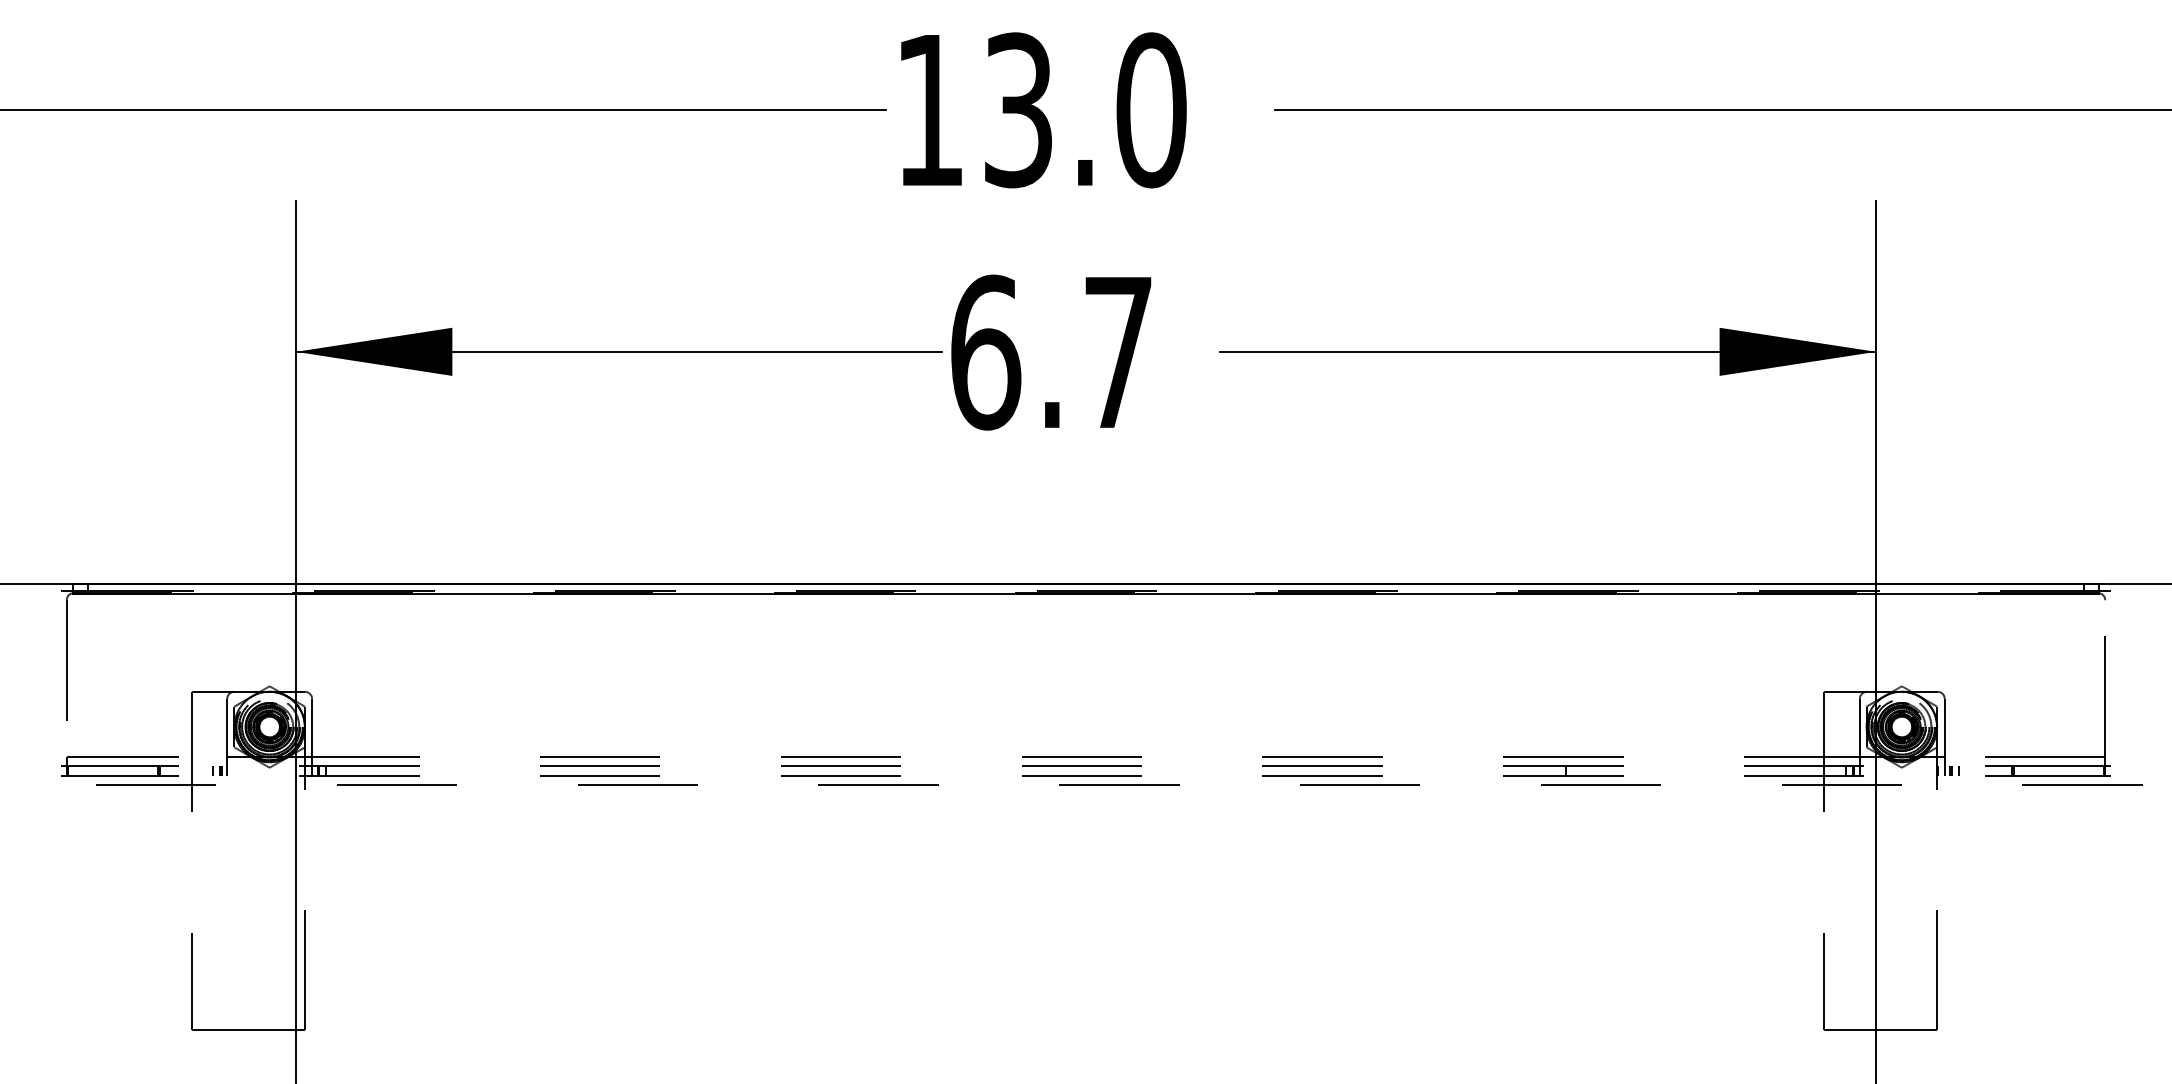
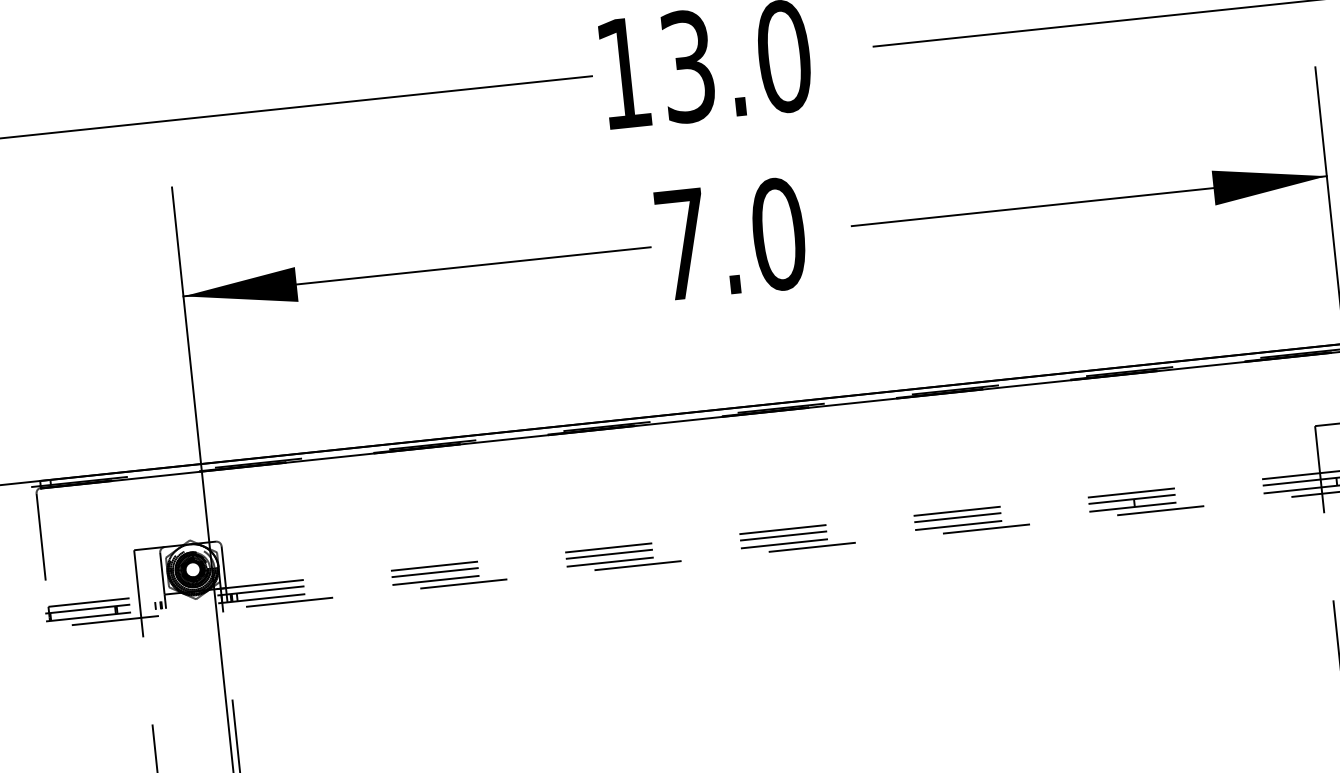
text: (1052, 352) -> (730, 239), 6.7 -> 7.0

